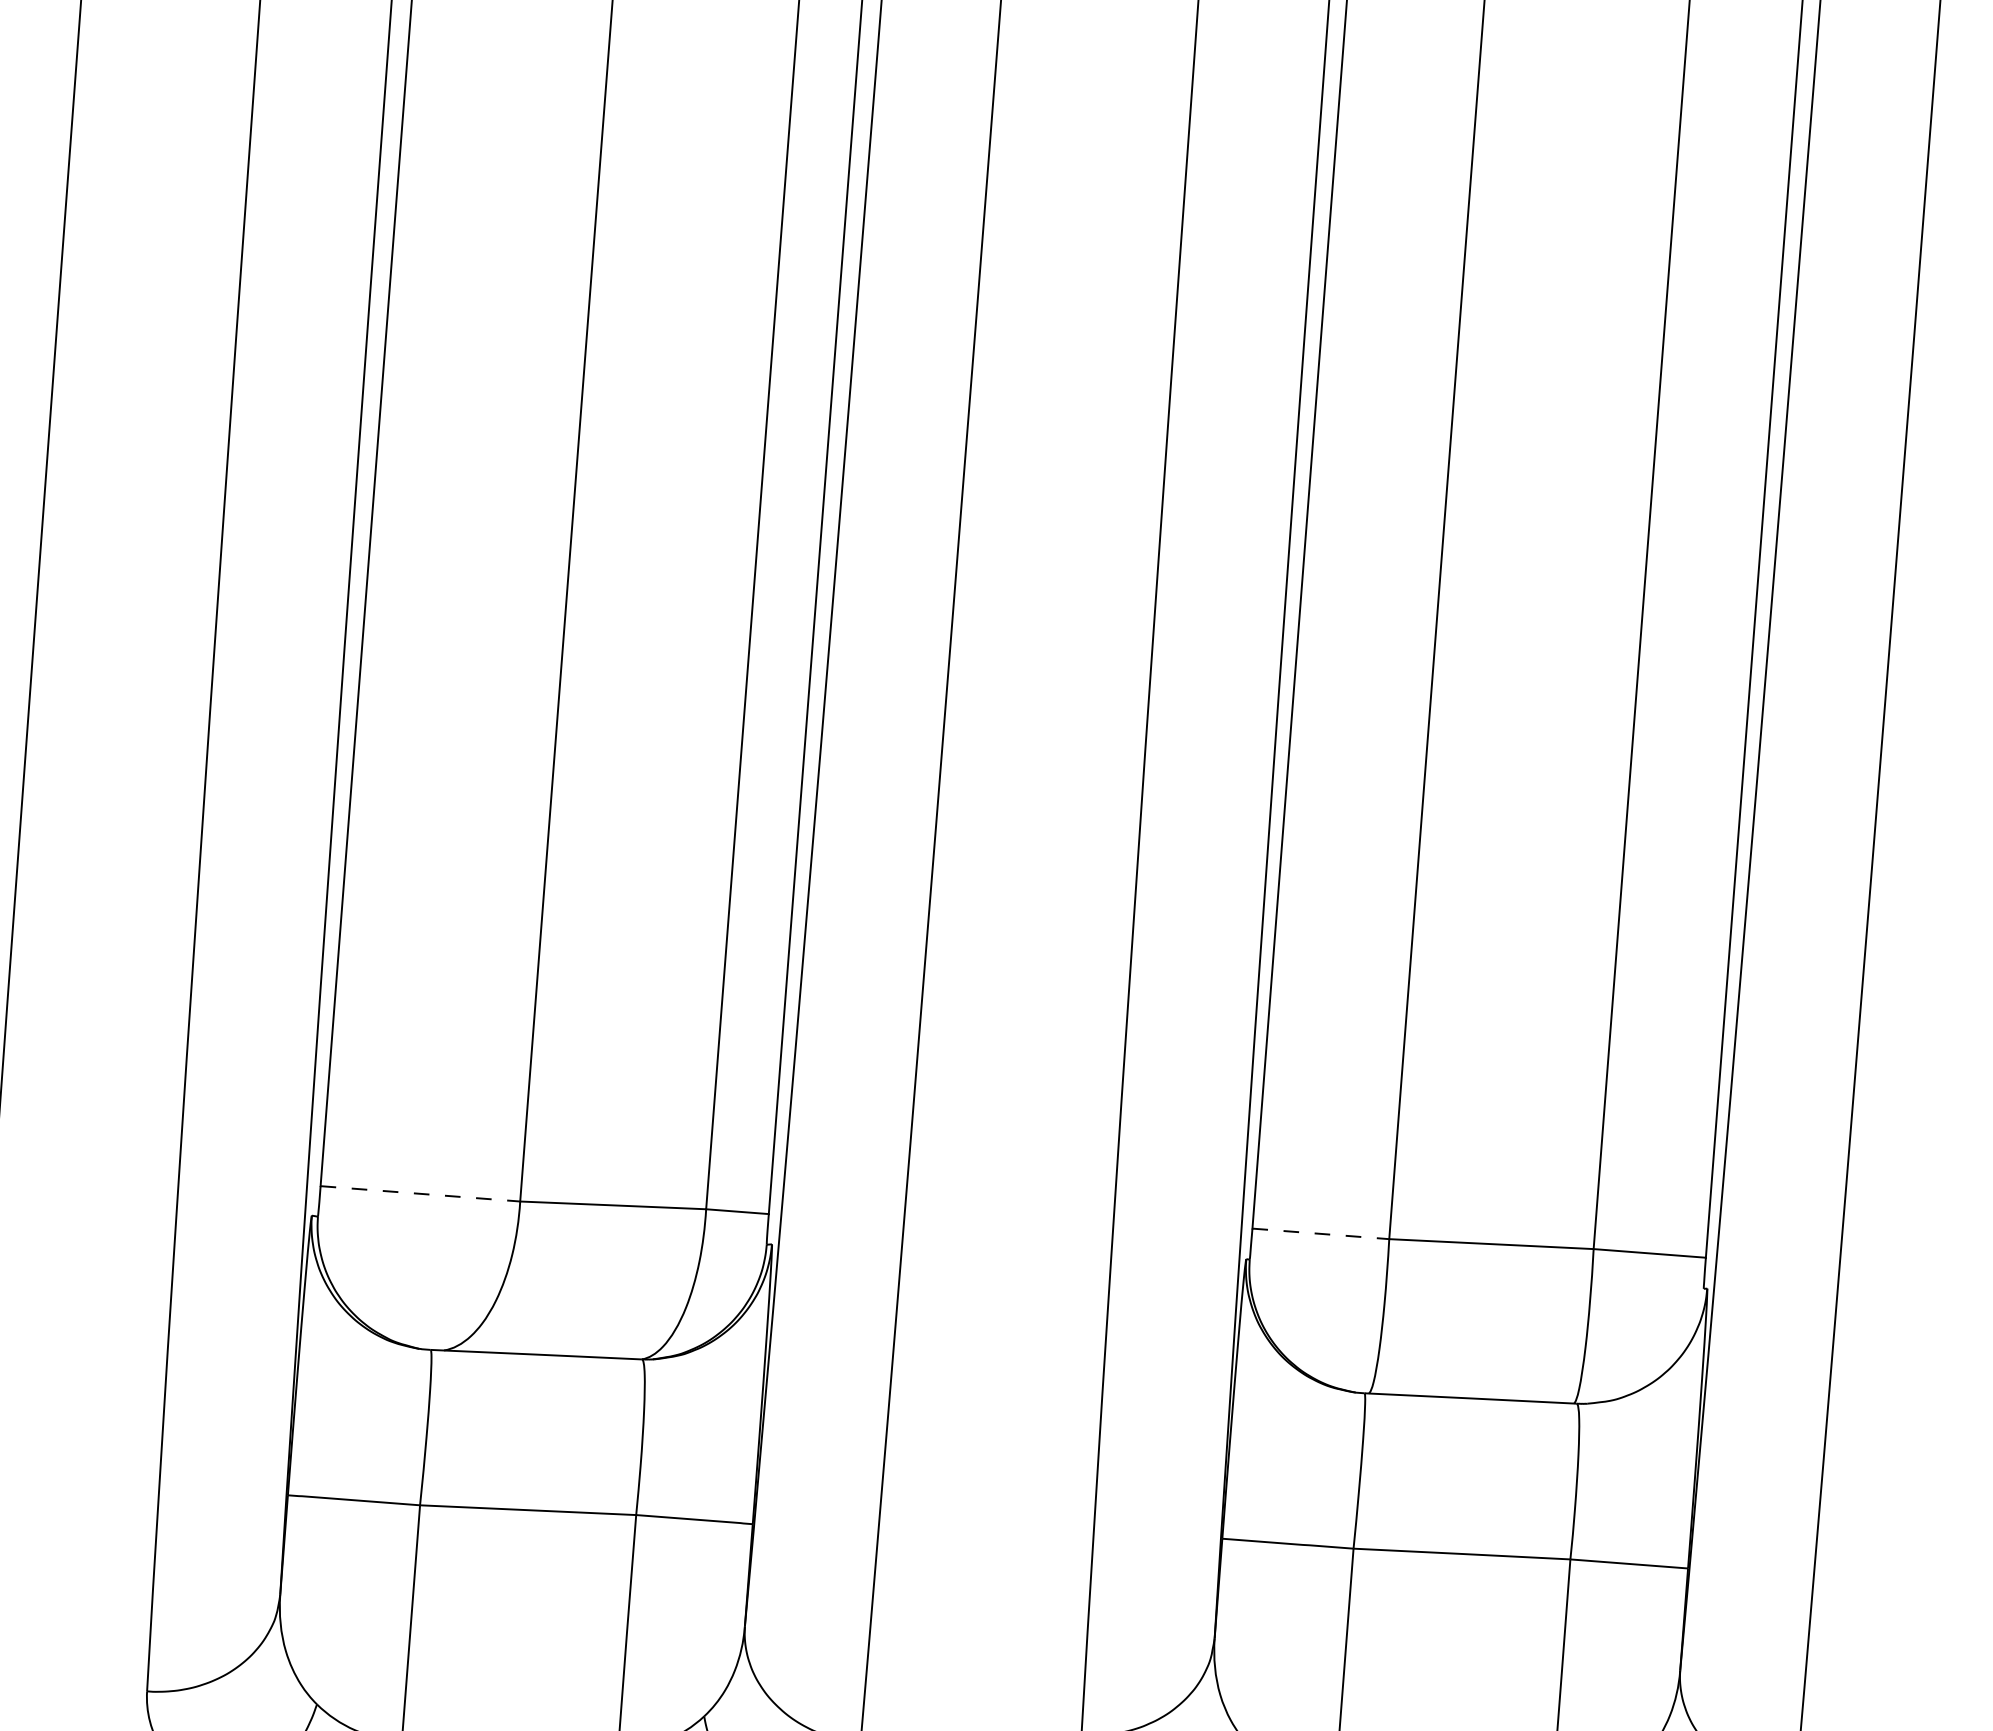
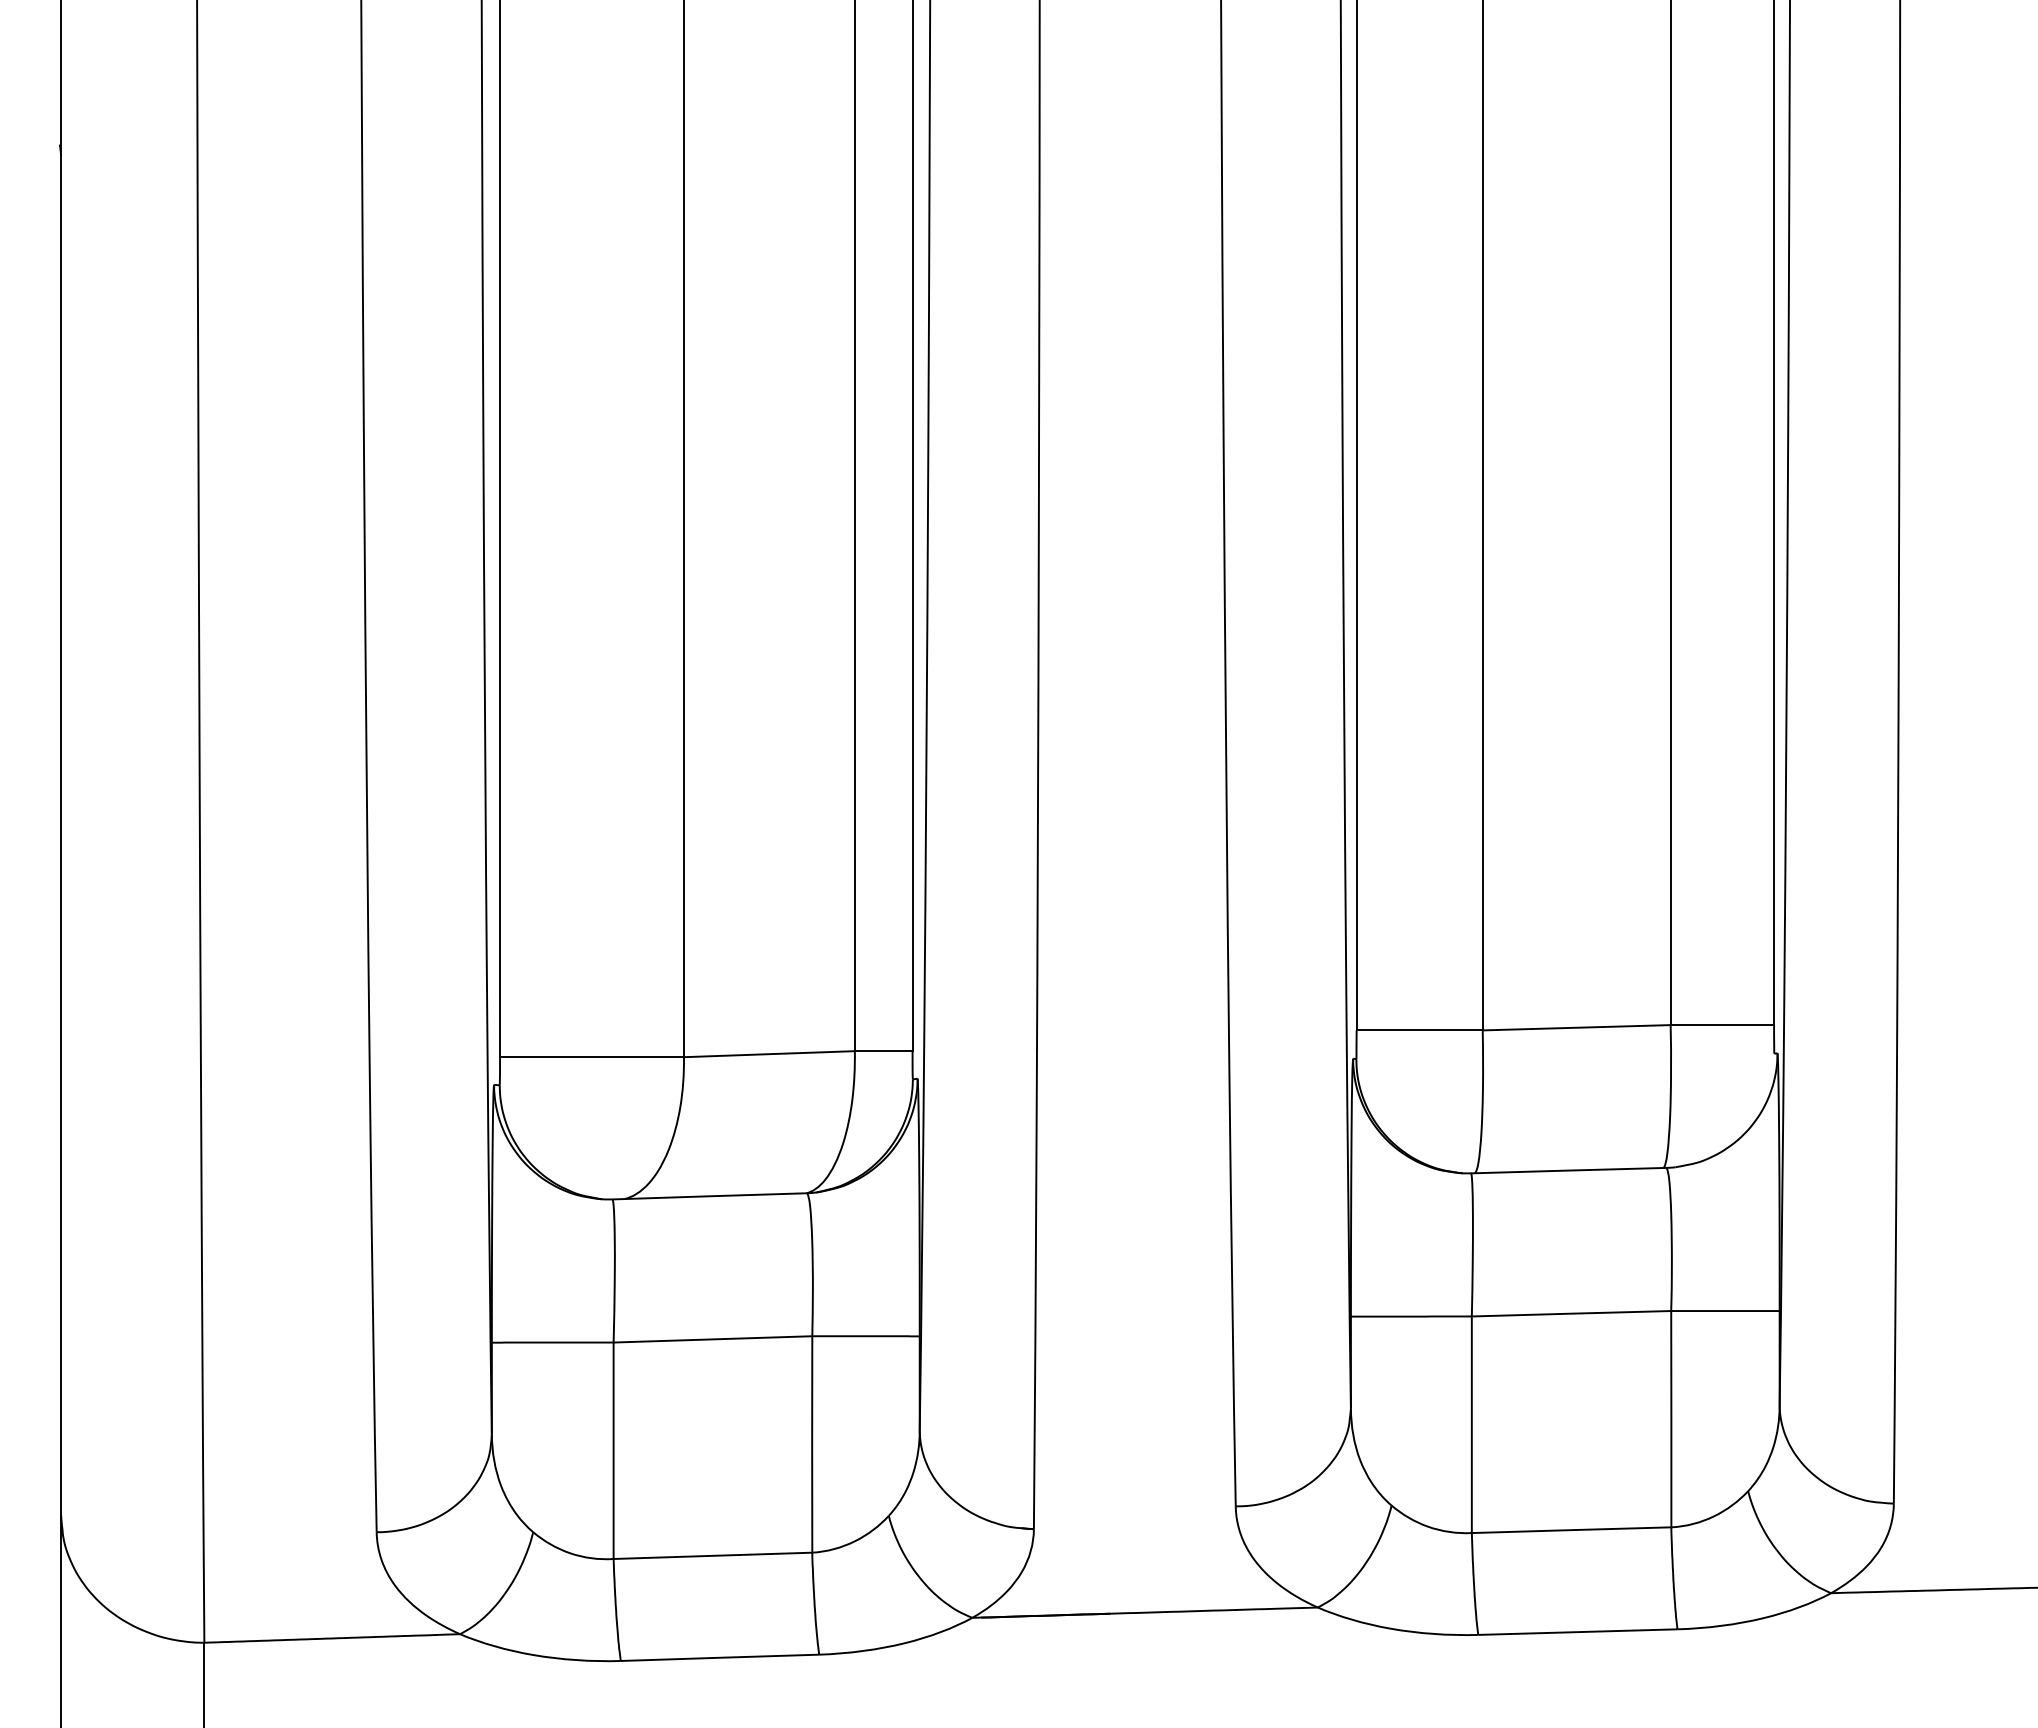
line: (419, 1194) -> (591, 1057), dashed -> solid
line: (1321, 1234) -> (1420, 1030), dashed -> solid

